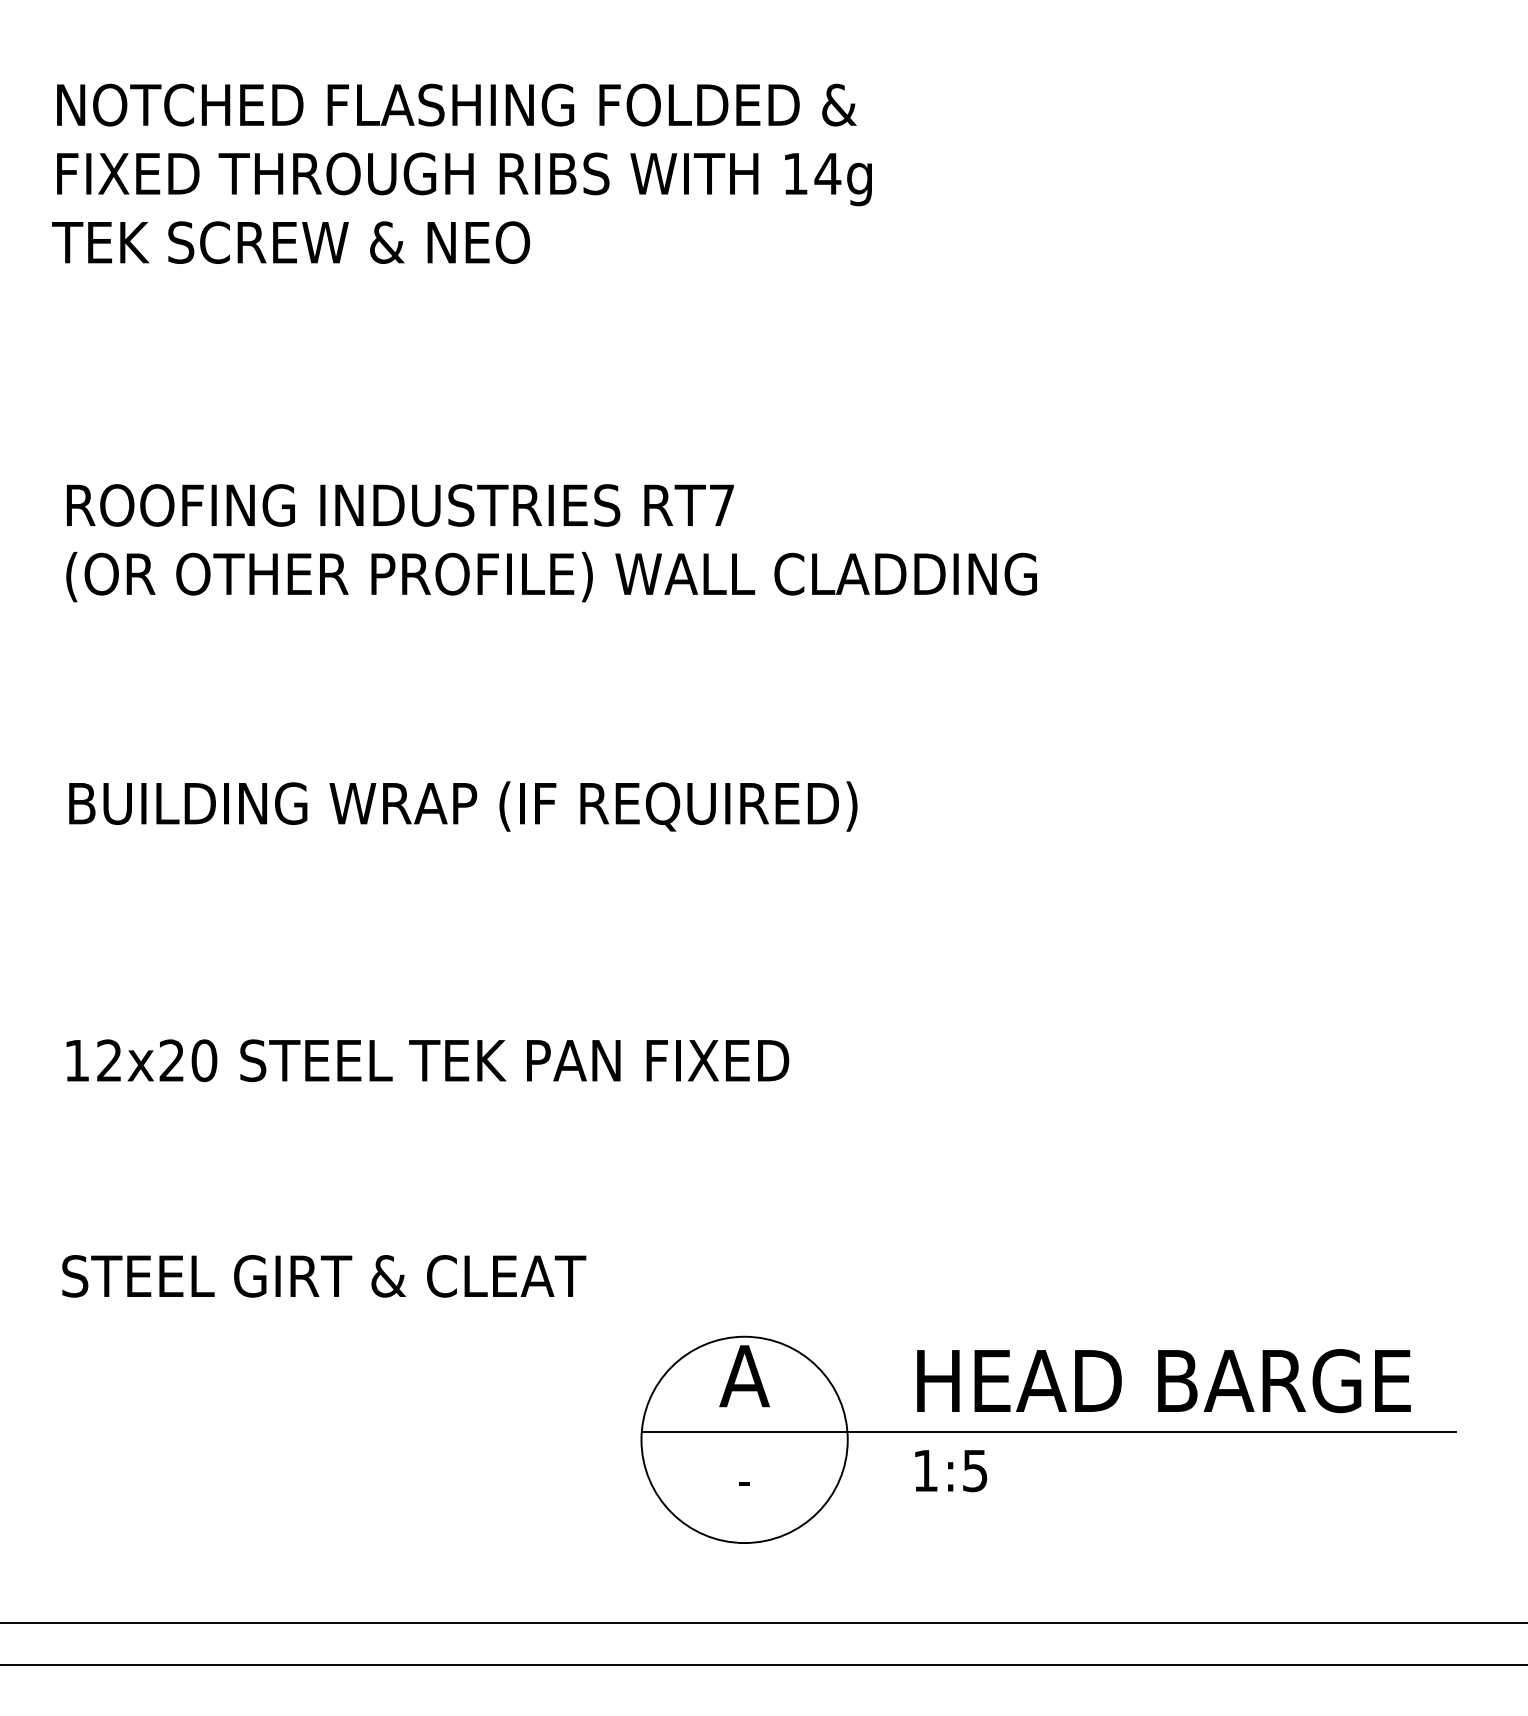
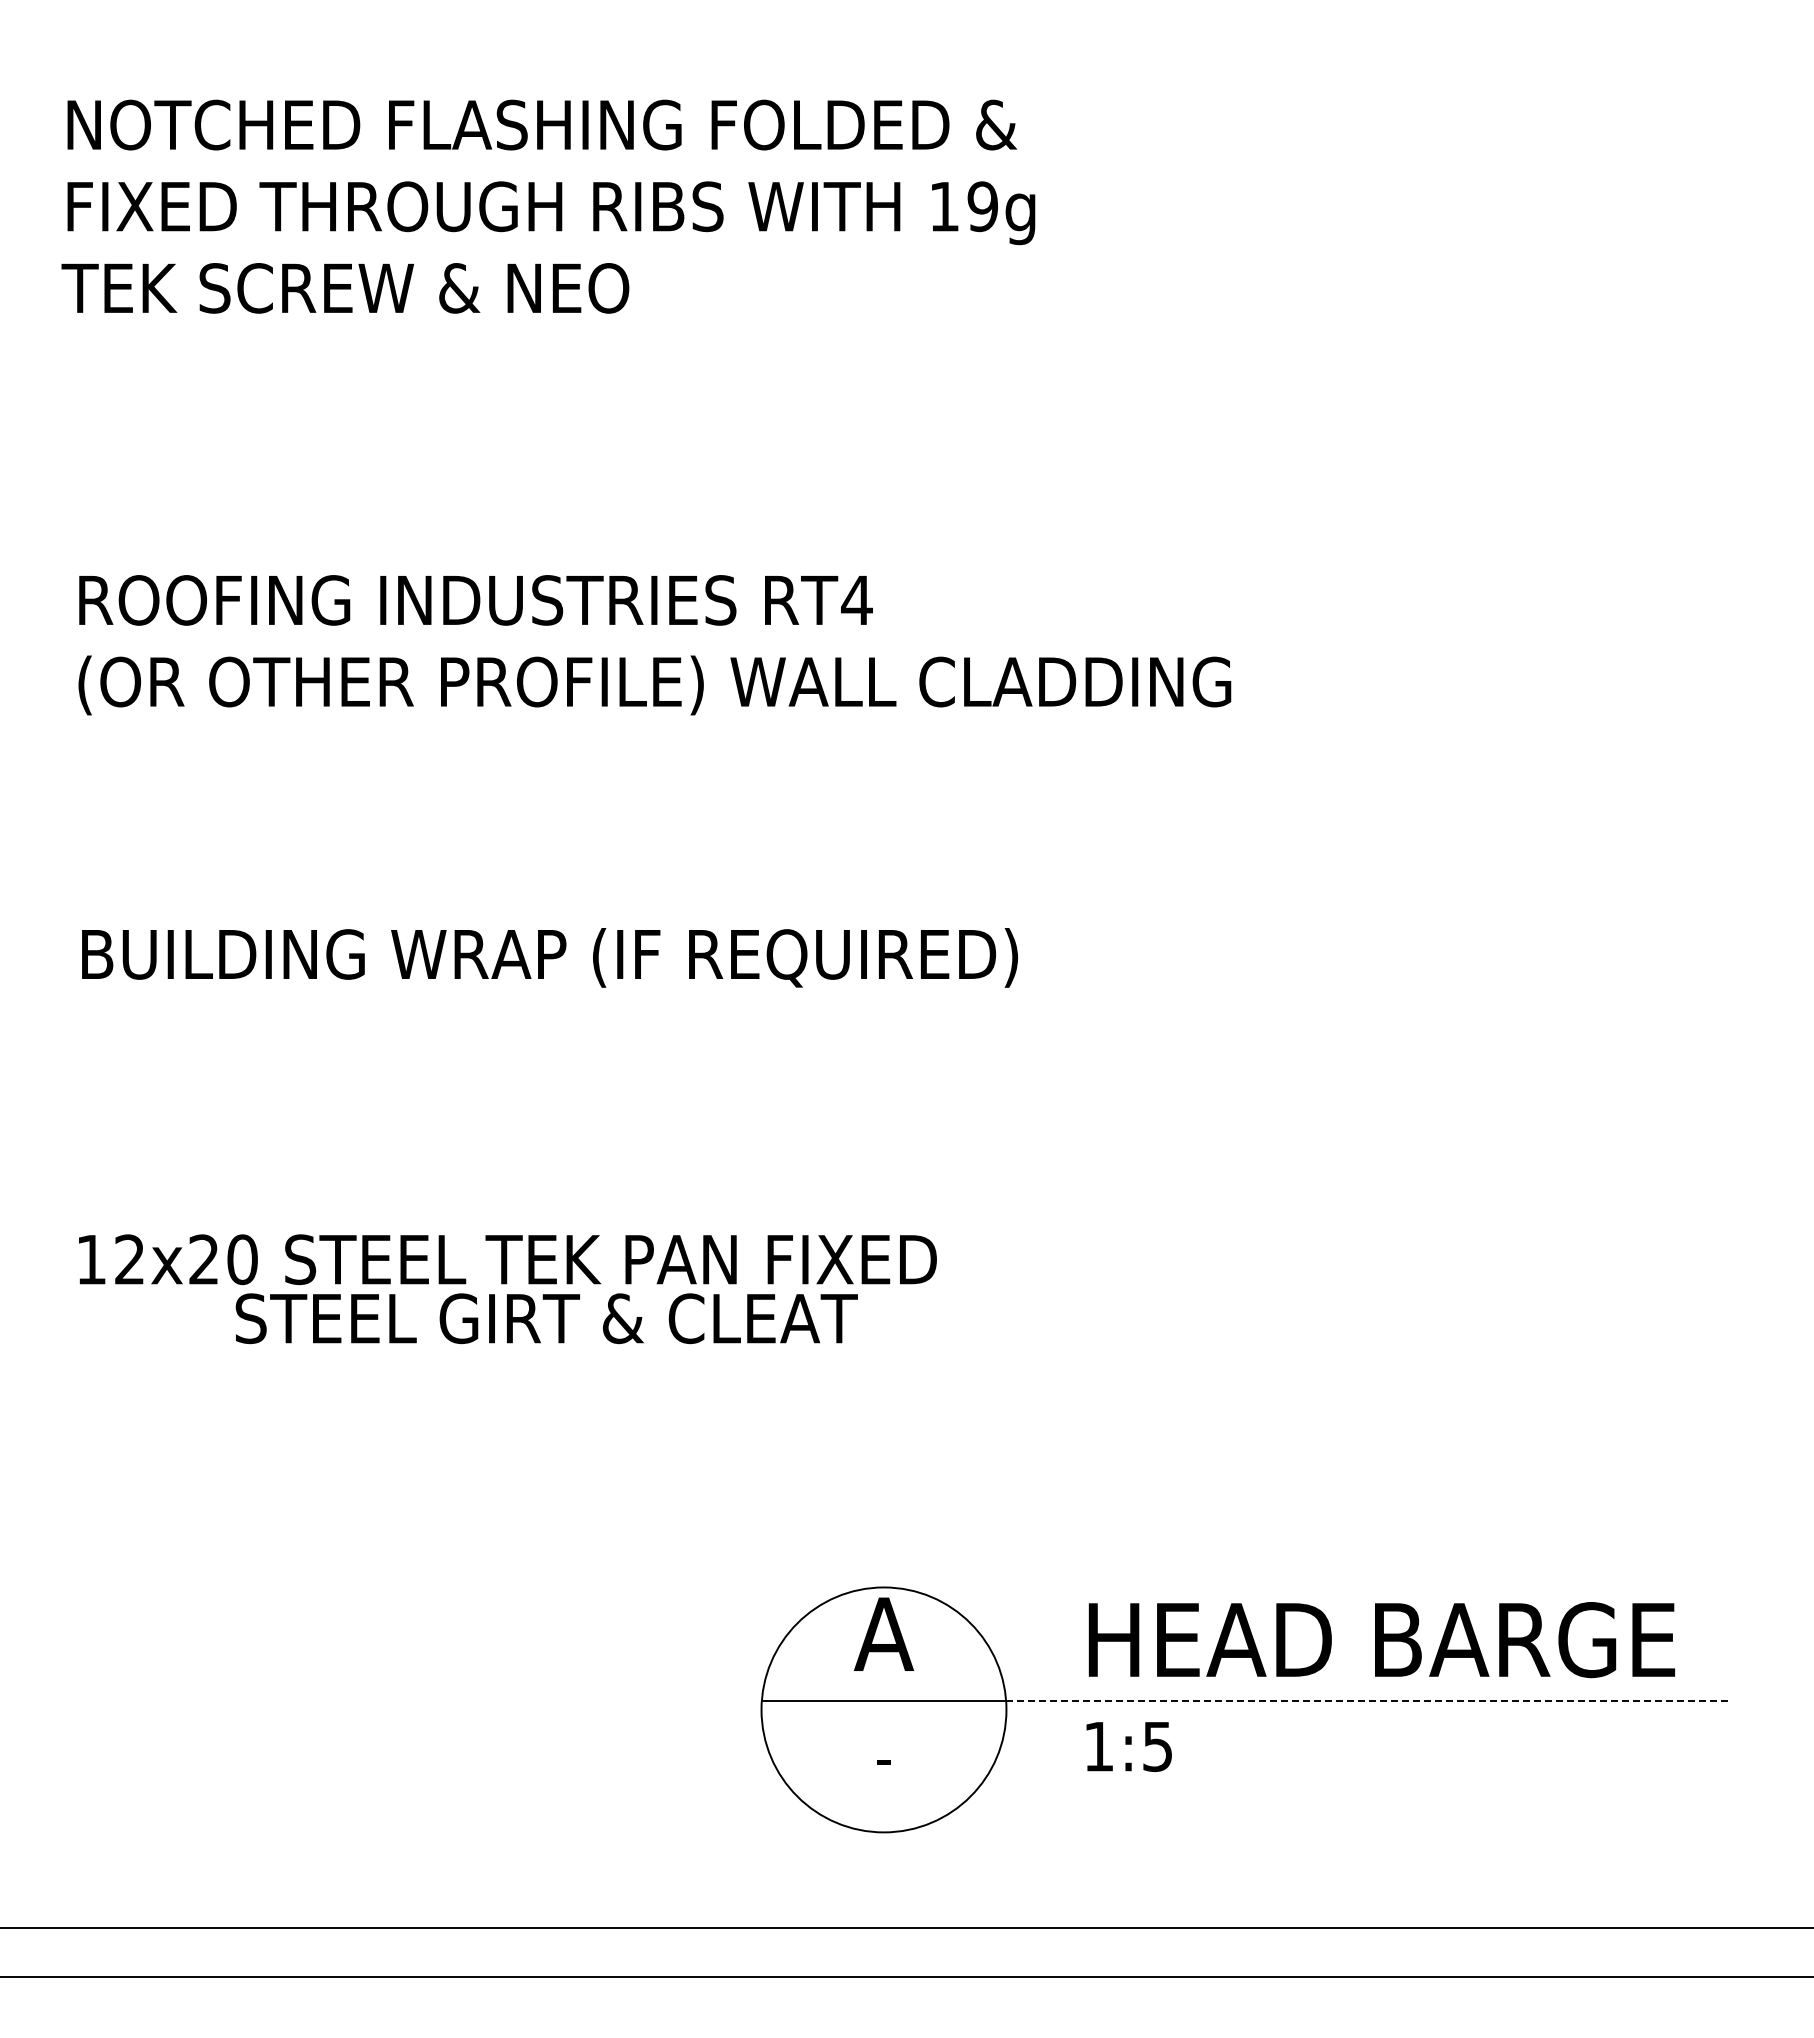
text: (827, 173) -> (982, 206), 14g -> 19g
text: (721, 505) -> (856, 600), RT7 -> RT4
text: (323, 1276) -> (546, 1318), moved
line: (1151, 1431) -> (1367, 1700), solid -> dashed

